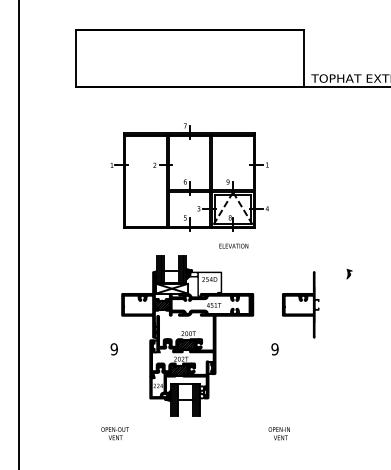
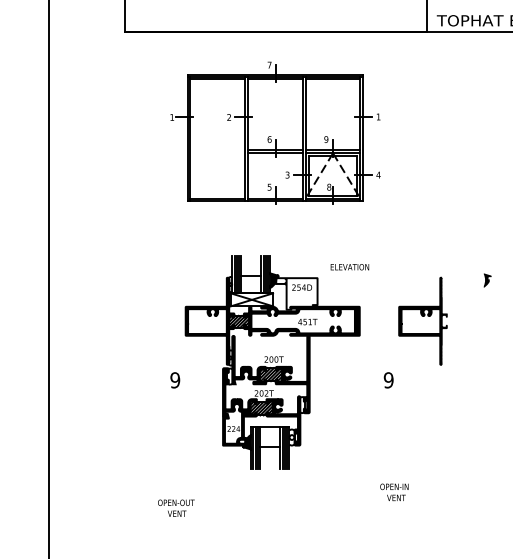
part: (189, 177) -> (275, 133), moved
text: (233, 245) -> (349, 266), moved
text: (114, 433) -> (175, 508), moved

